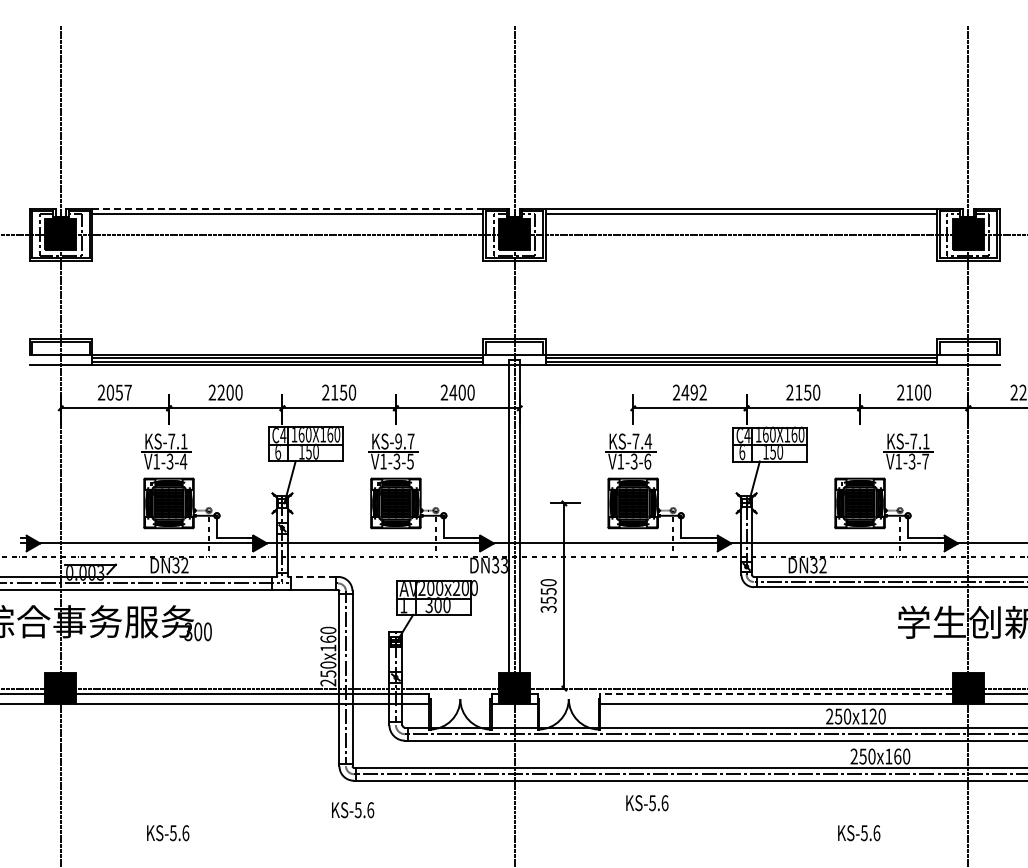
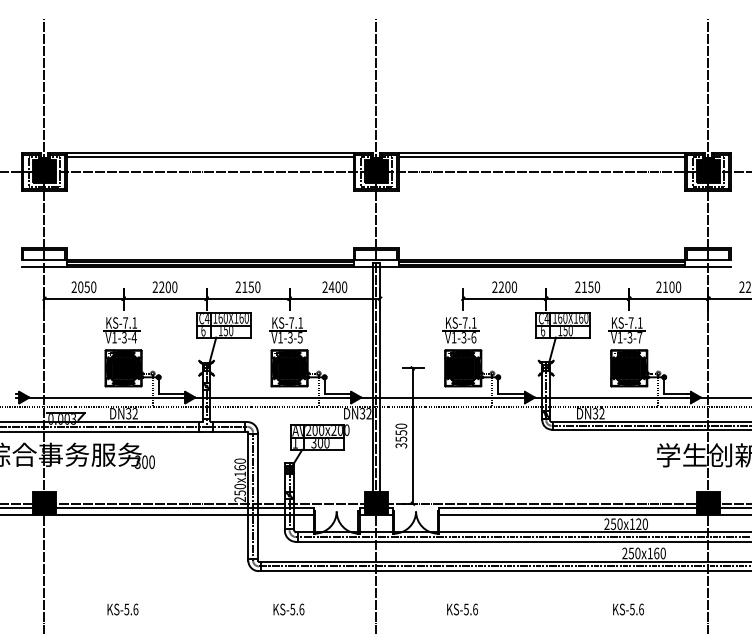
line: (287, 208) -> (210, 152), dashed -> solid
text: (127, 392) -> (93, 287), 2057 -> 2050
text: (693, 392) -> (507, 287), 2492 -> 2200
text: (404, 441) -> (295, 322), KS-9.7 -> KS-7.1
text: (648, 441) -> (474, 322), KS-7.4 -> KS-7.1
text: (908, 451) -> (627, 330), moved
text: (503, 565) -> (368, 413), DN33 -> DN32
line: (312, 576) -> (228, 421), dashed -> solid
line: (313, 583) -> (229, 426), added
line: (775, 693) -> (567, 507), dashed -> solid
text: (647, 803) -> (462, 609), moved
text: (353, 810) -> (289, 609), moved

